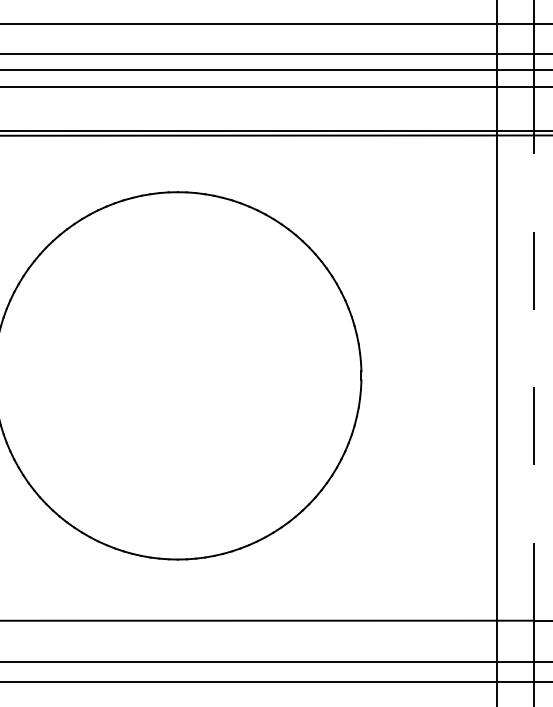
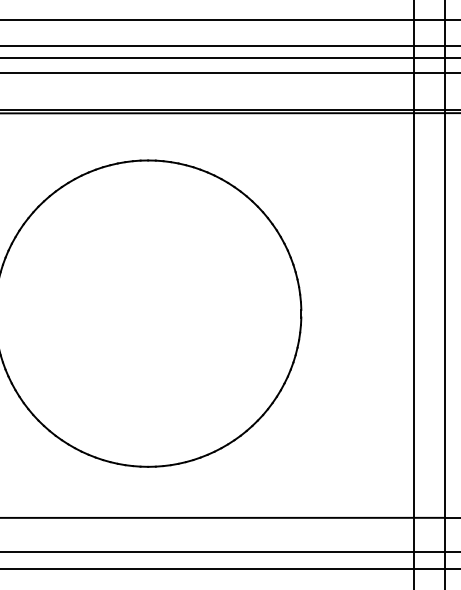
line: (534, 375) -> (445, 313), dashed -> solid

